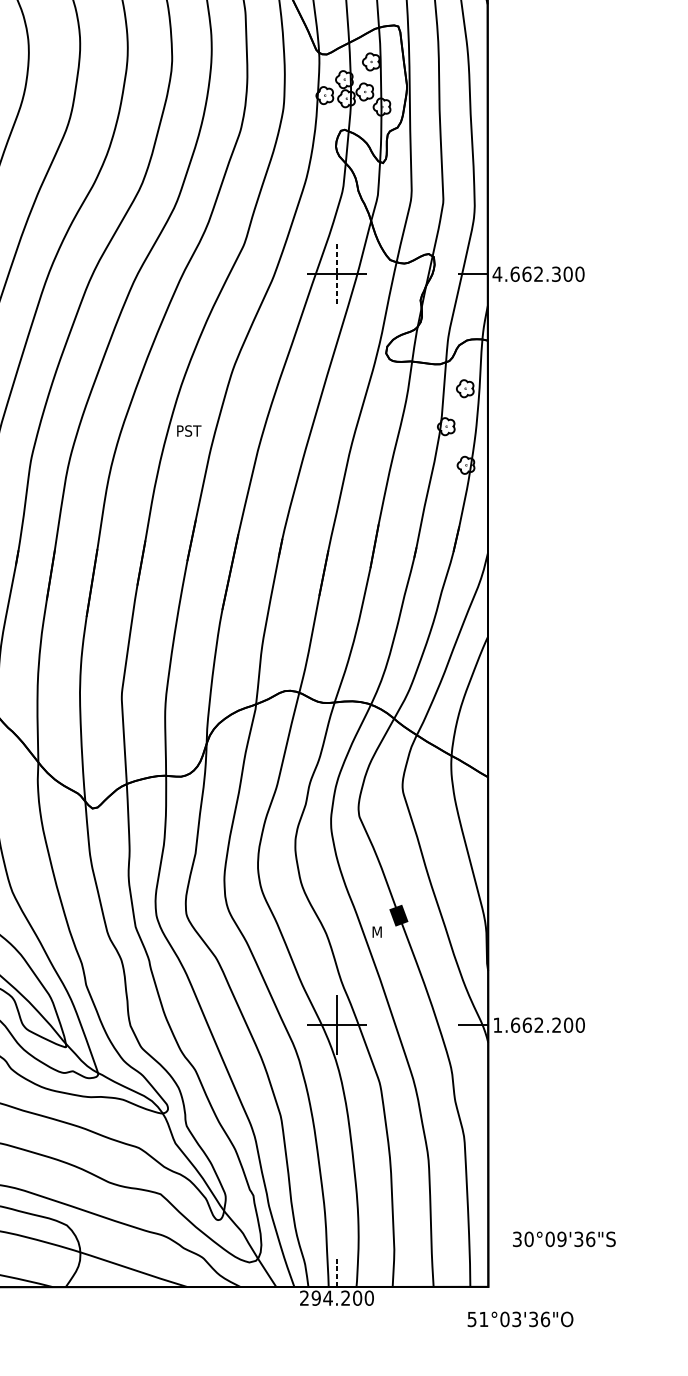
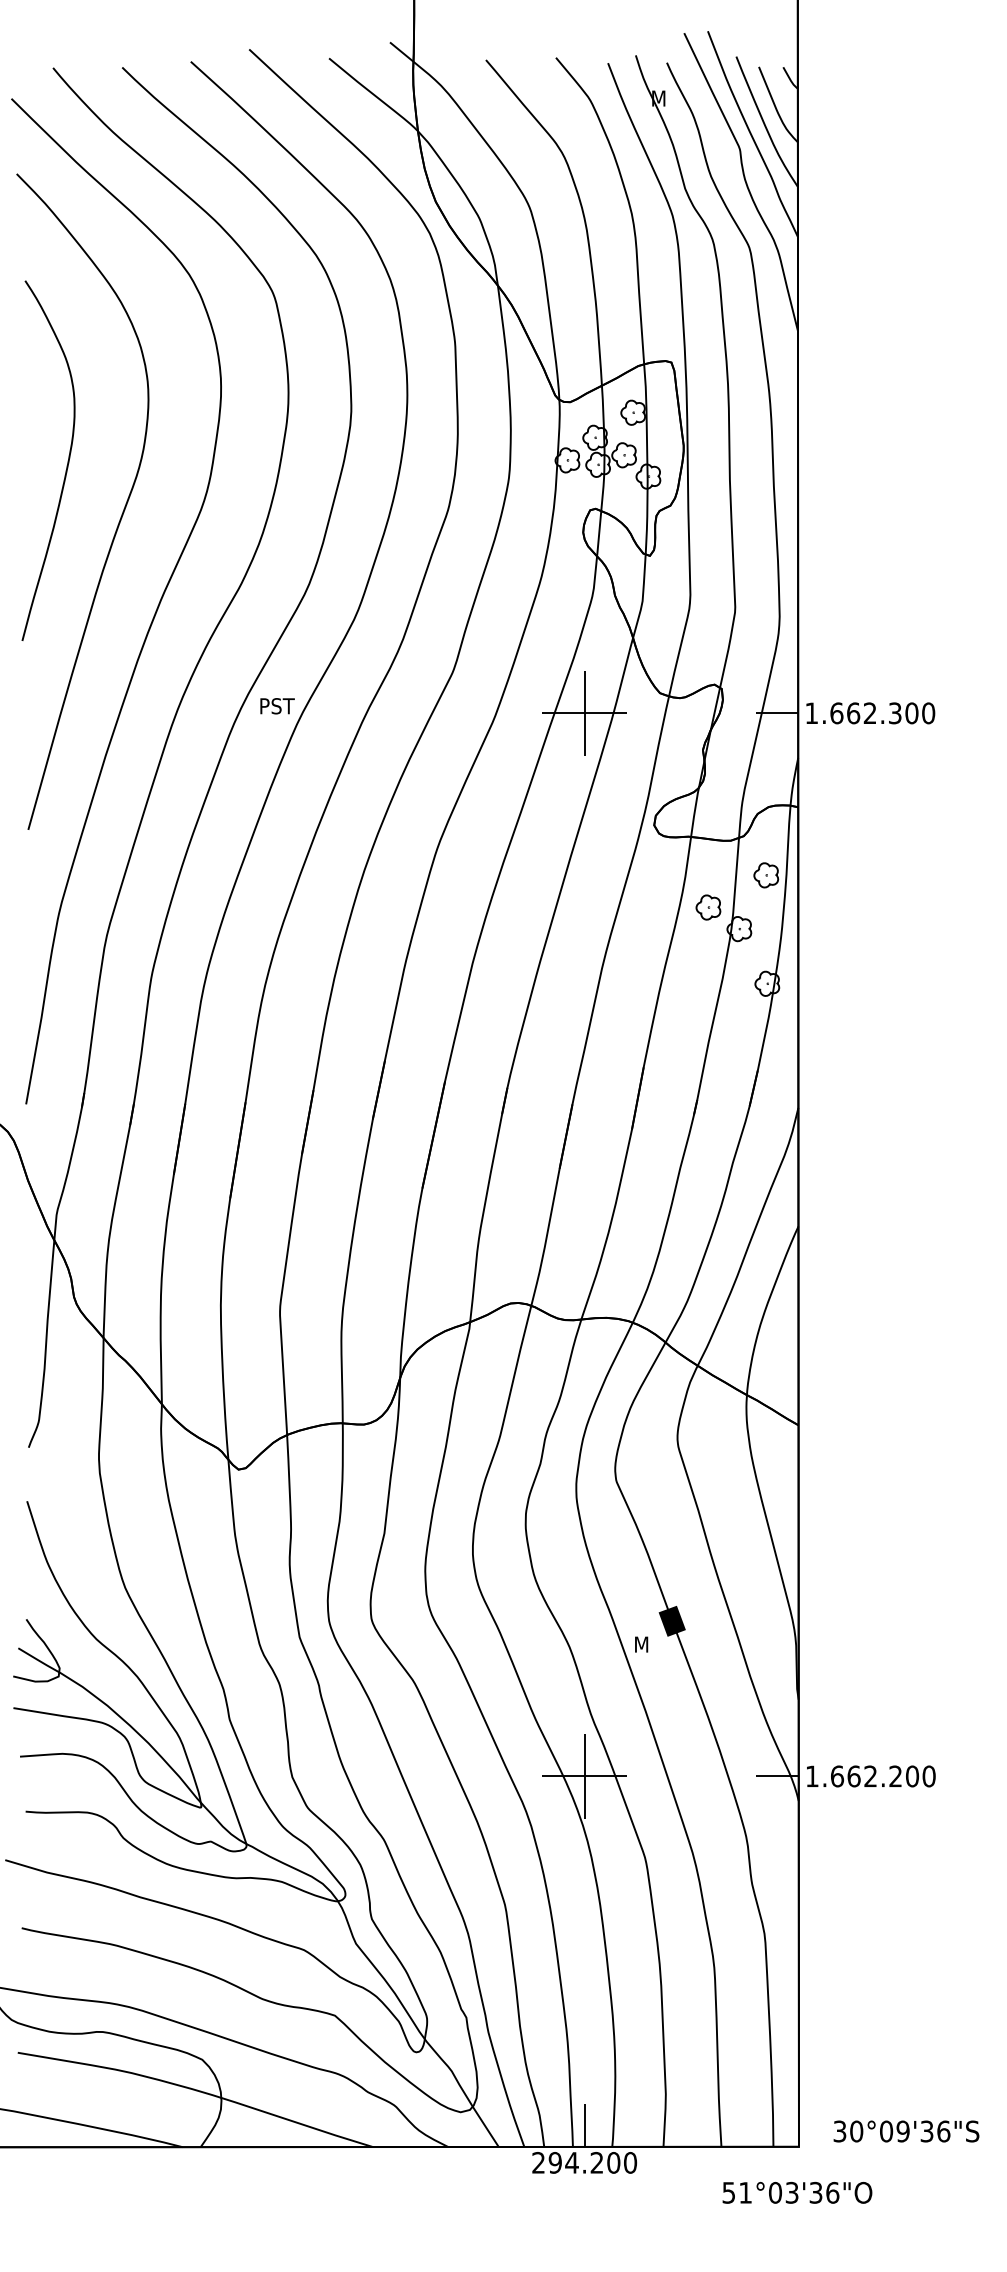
text: (497, 273) -> (811, 712), 4.662.300 -> 1.662.300
line: (336, 274) -> (584, 713), dashed -> solid
part: (424, 411) -> (708, 907), added
text: (189, 431) -> (277, 706), moved
text: (564, 1239) -> (906, 2131), moved
line: (336, 1271) -> (584, 2125), dashed -> solid
text: (520, 1319) -> (797, 2192), moved

